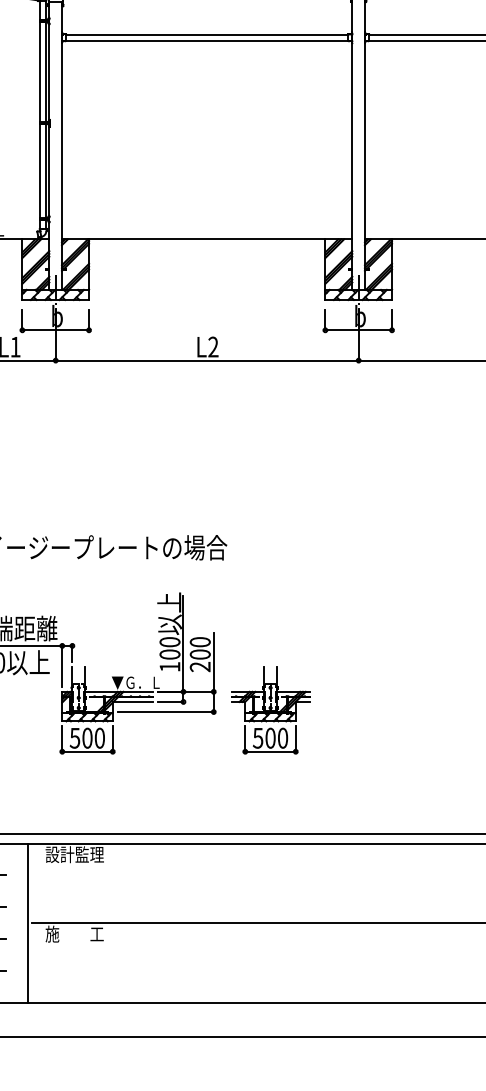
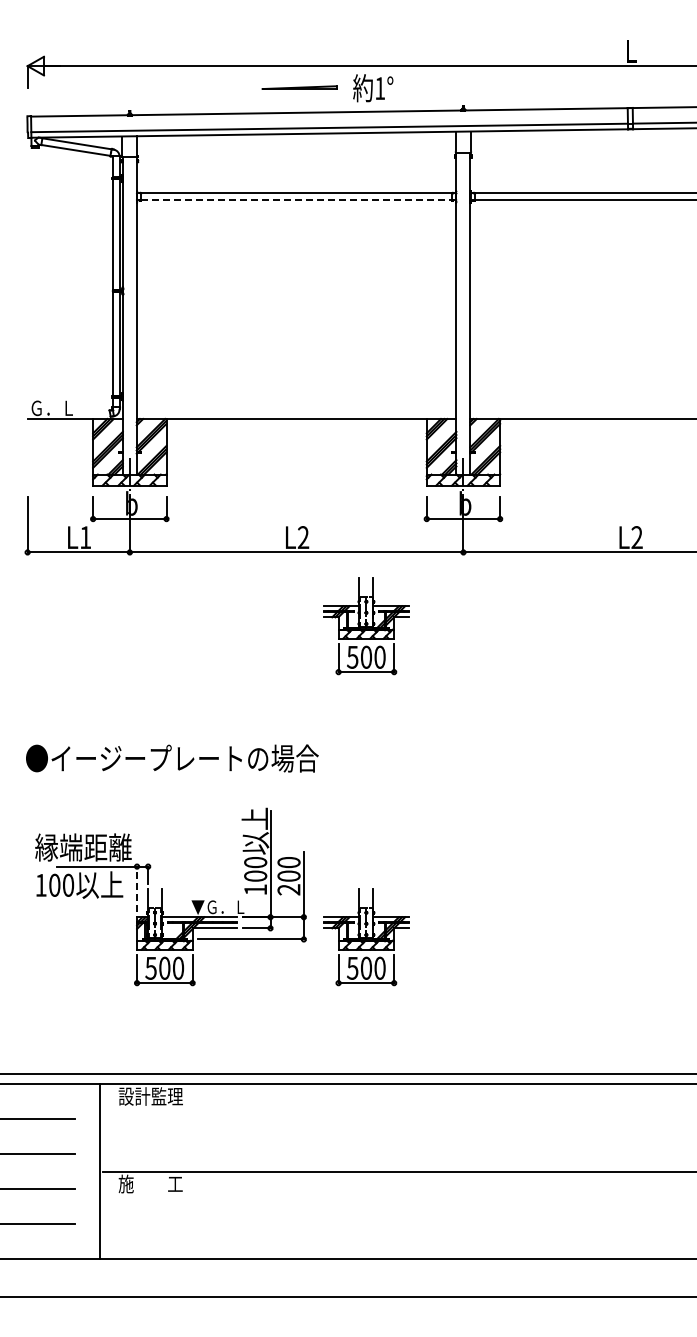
line: (207, 41) -> (297, 200), solid -> dashed
part: (270, 427) -> (366, 626), added
line: (62, 666) -> (137, 889), solid -> dashed

